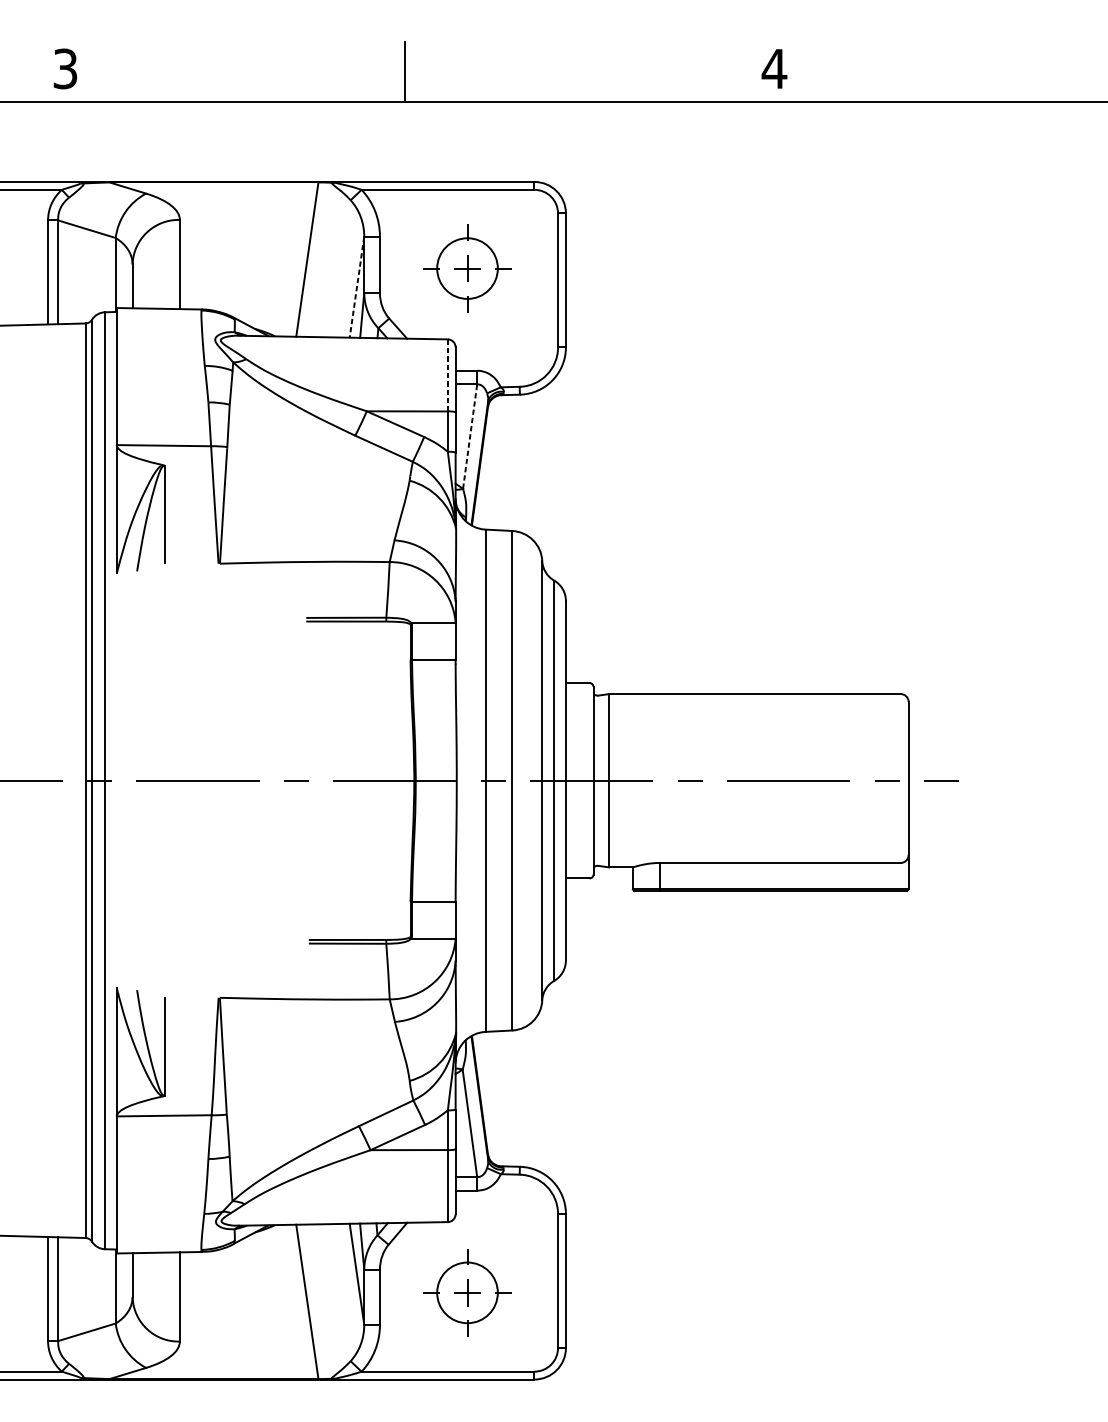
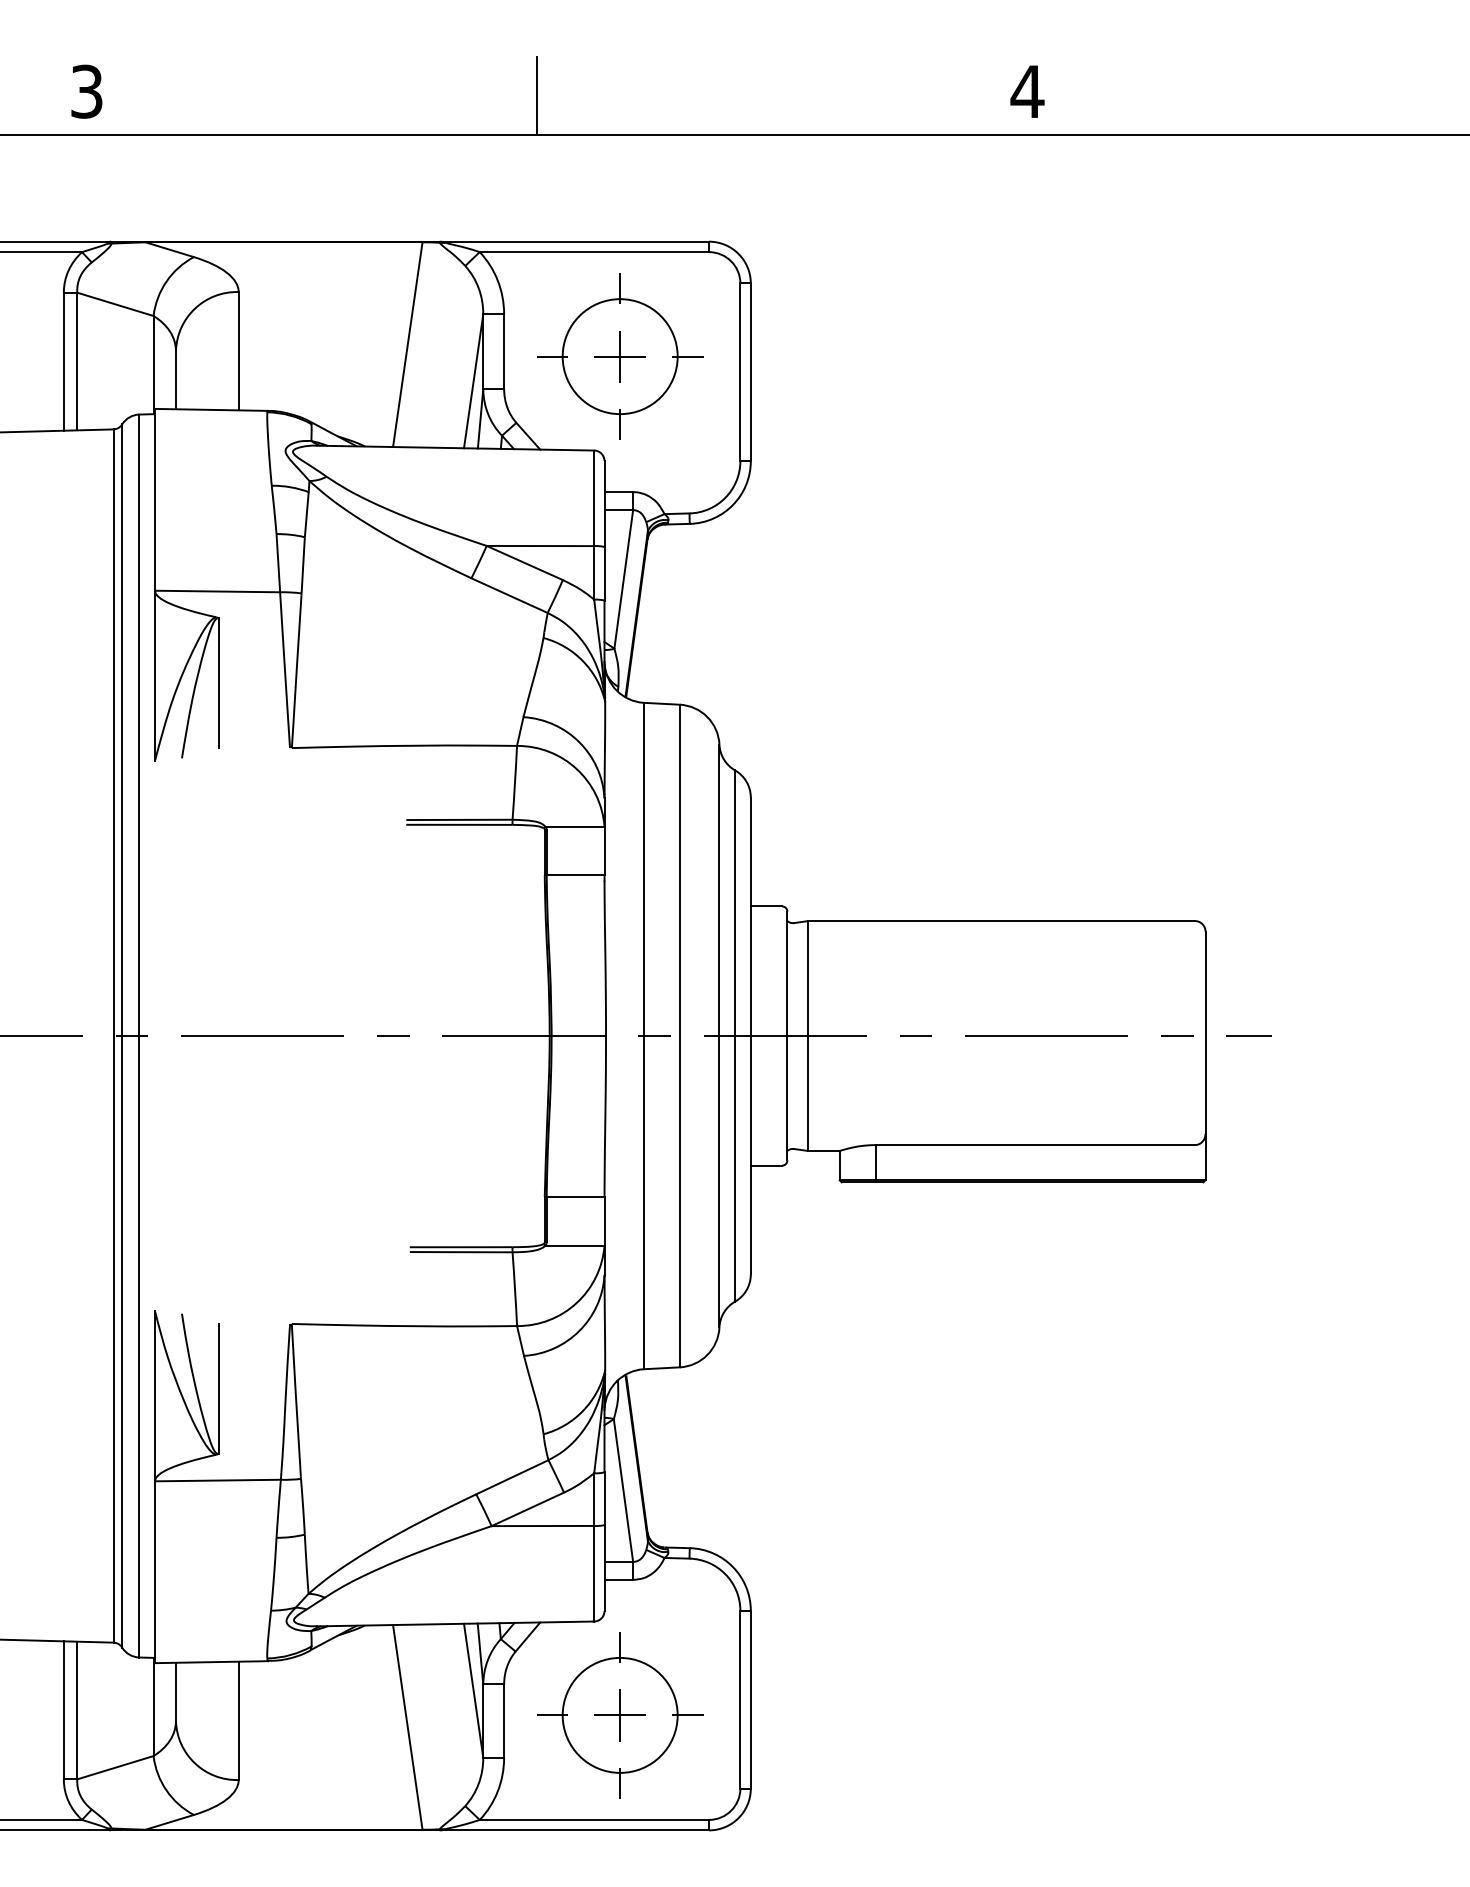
part: (467, 268) -> (620, 356), size x1.43
line: (356, 287) -> (473, 381), dashed -> solid
line: (448, 375) -> (594, 498), dashed -> solid
line: (469, 437) -> (623, 580), dashed -> solid
part: (467, 1292) -> (620, 1715), size x1.43

